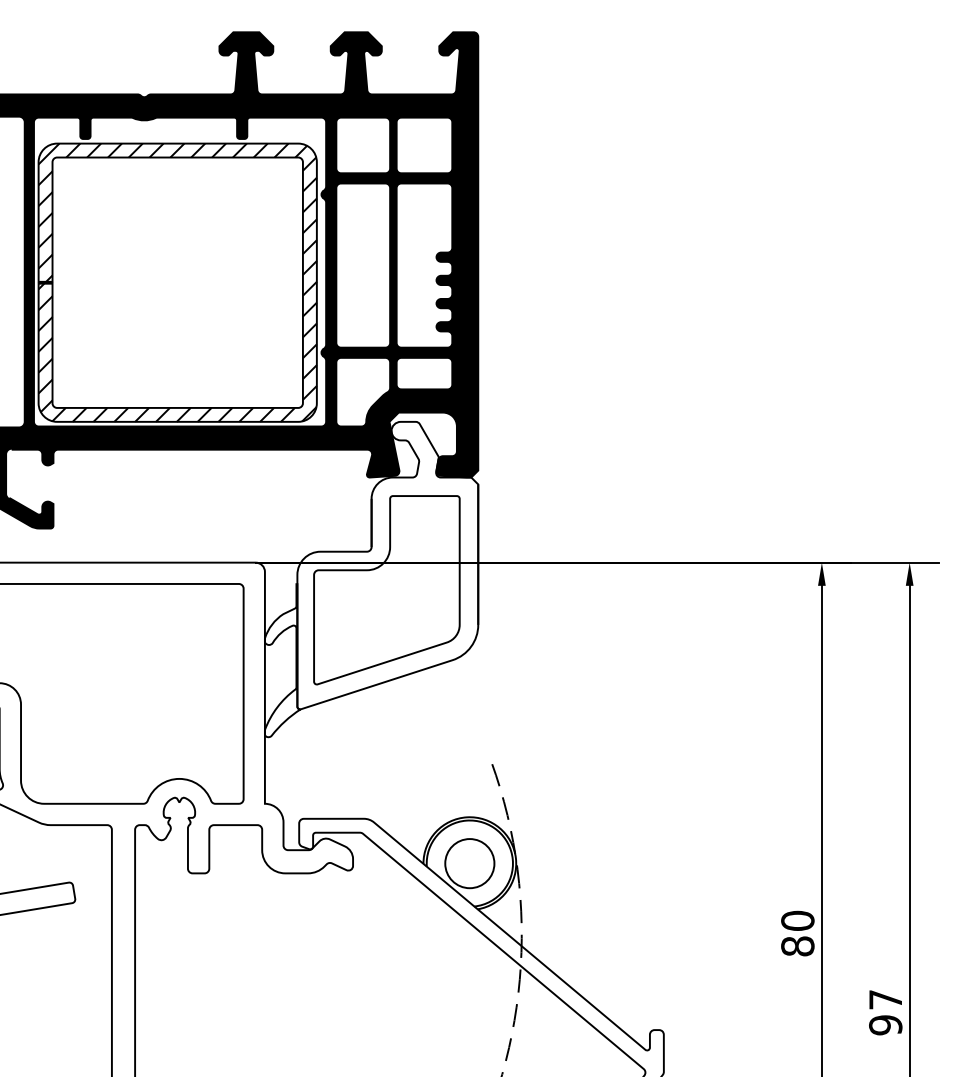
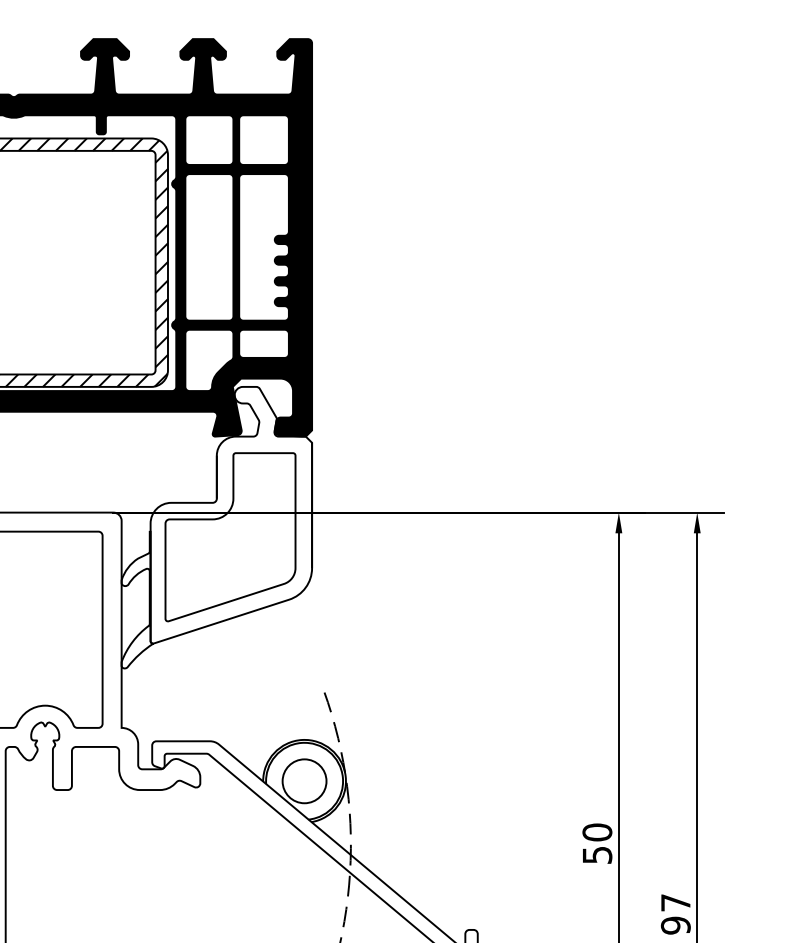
text: (797, 946) -> (597, 855), 80 -> 50

